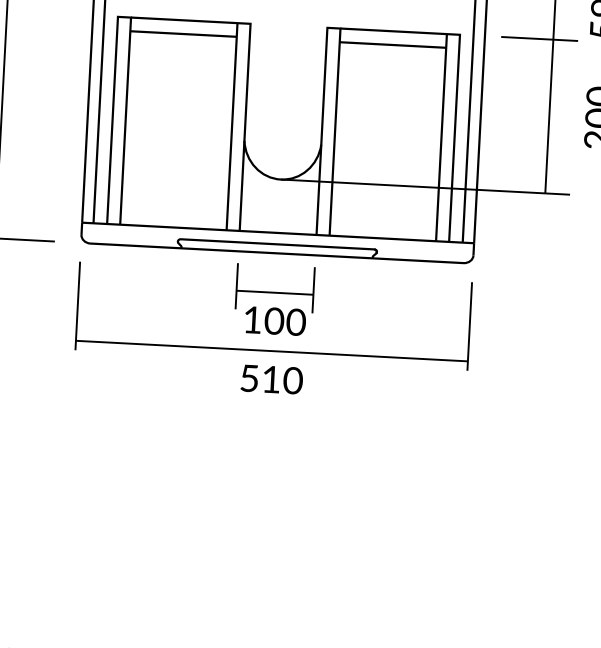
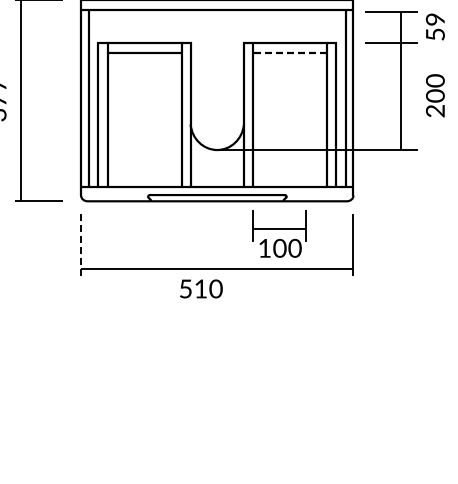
line: (393, 44) -> (290, 52), solid -> dashed
part: (274, 299) -> (279, 233), moved
line: (78, 306) -> (81, 245), solid -> dashed
text: (272, 378) -> (201, 288), moved

